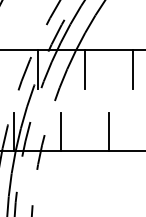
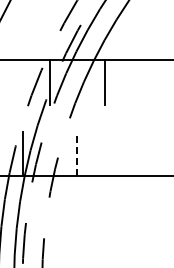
line: (132, 69) -> (159, 82), removed
line: (61, 131) -> (77, 153), solid -> dashed
line: (108, 131) -> (131, 153), removed

